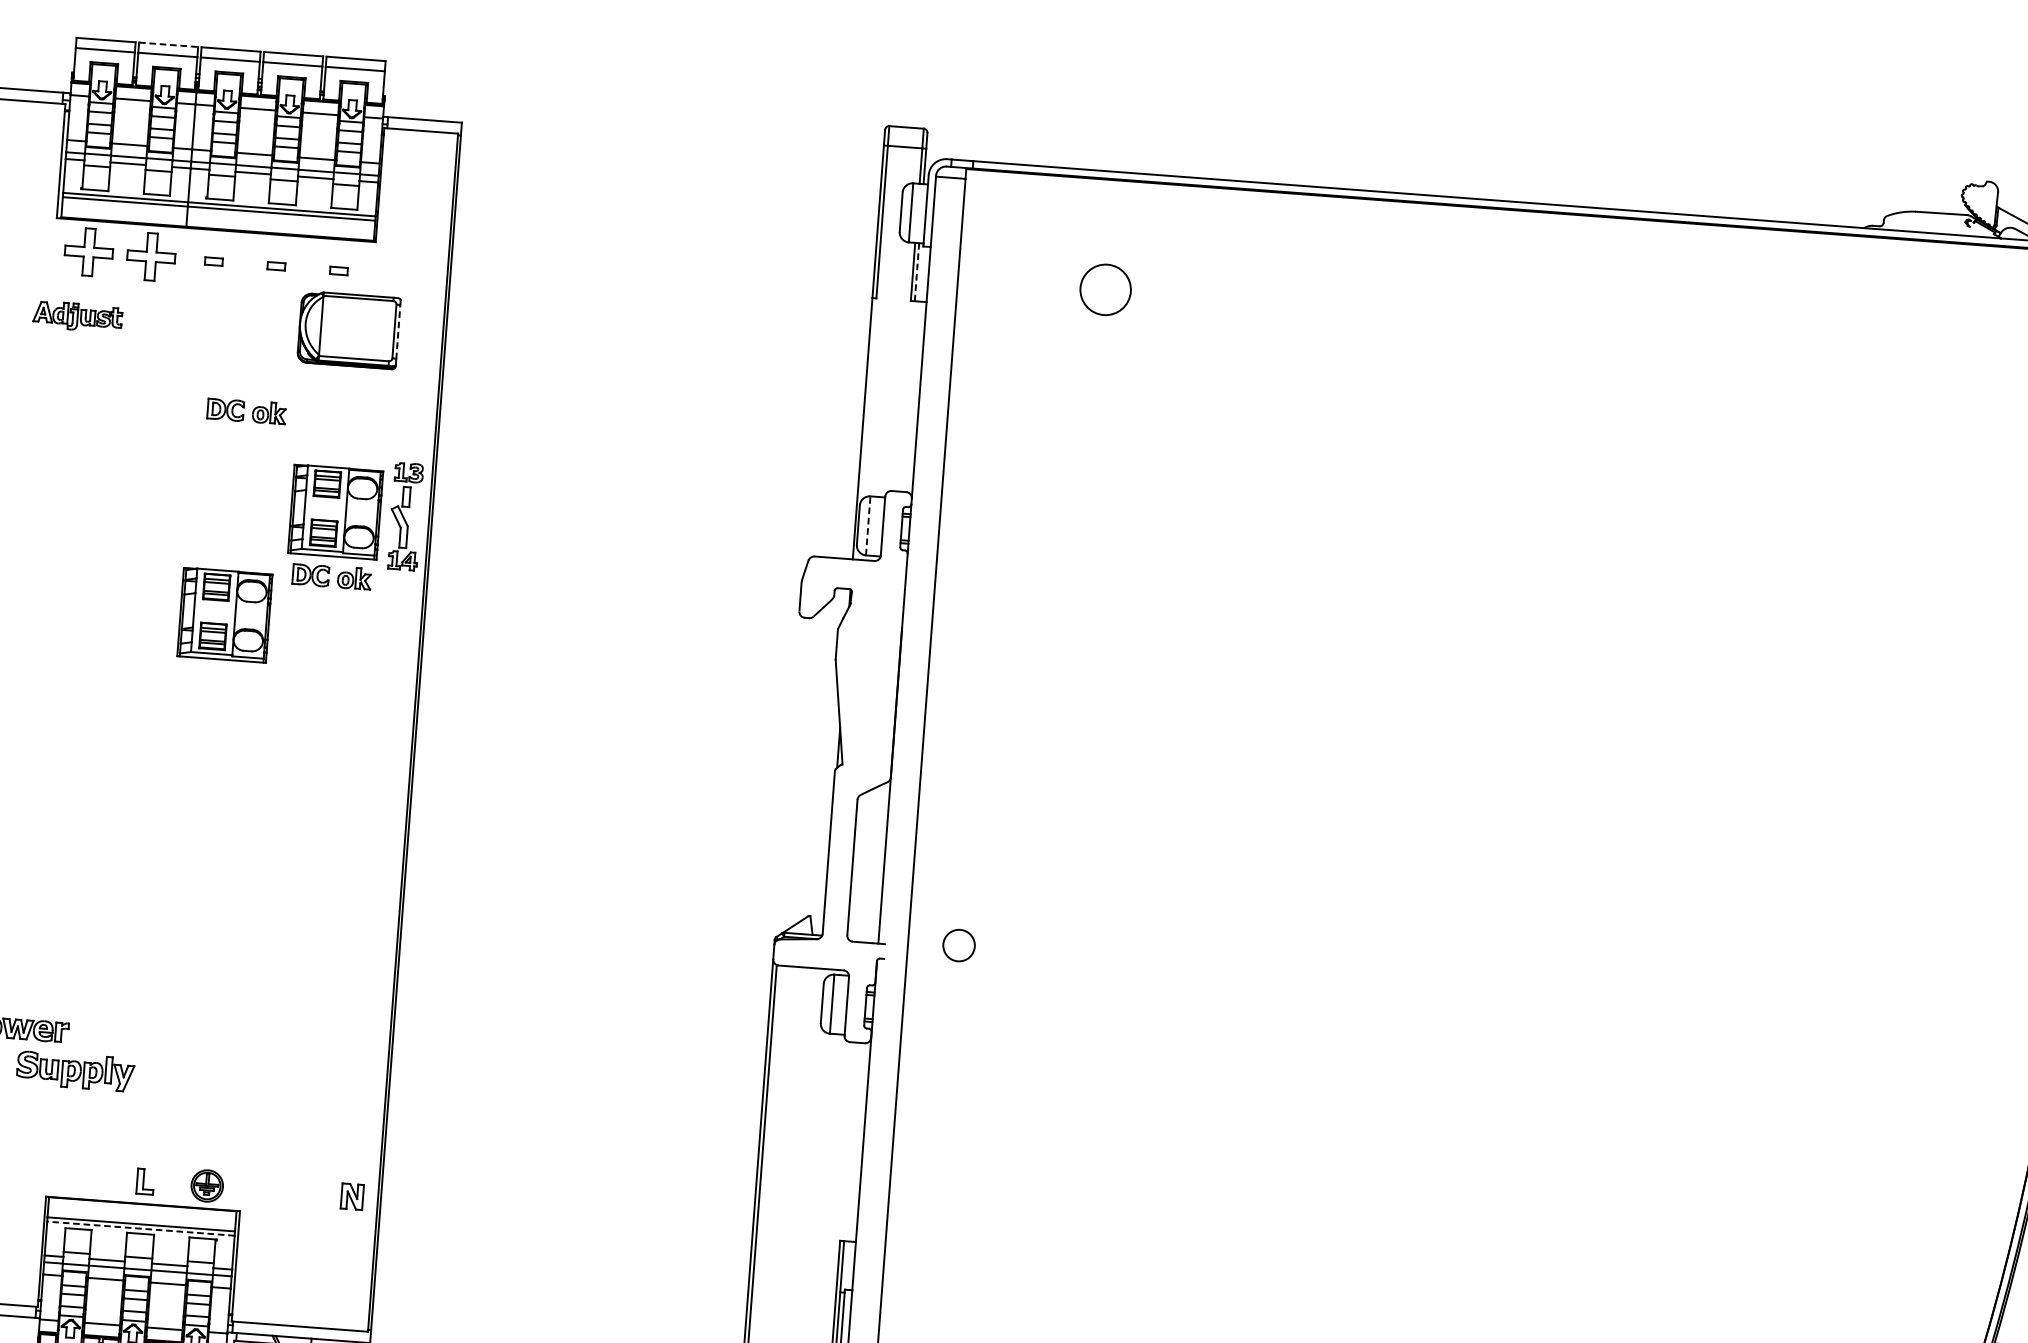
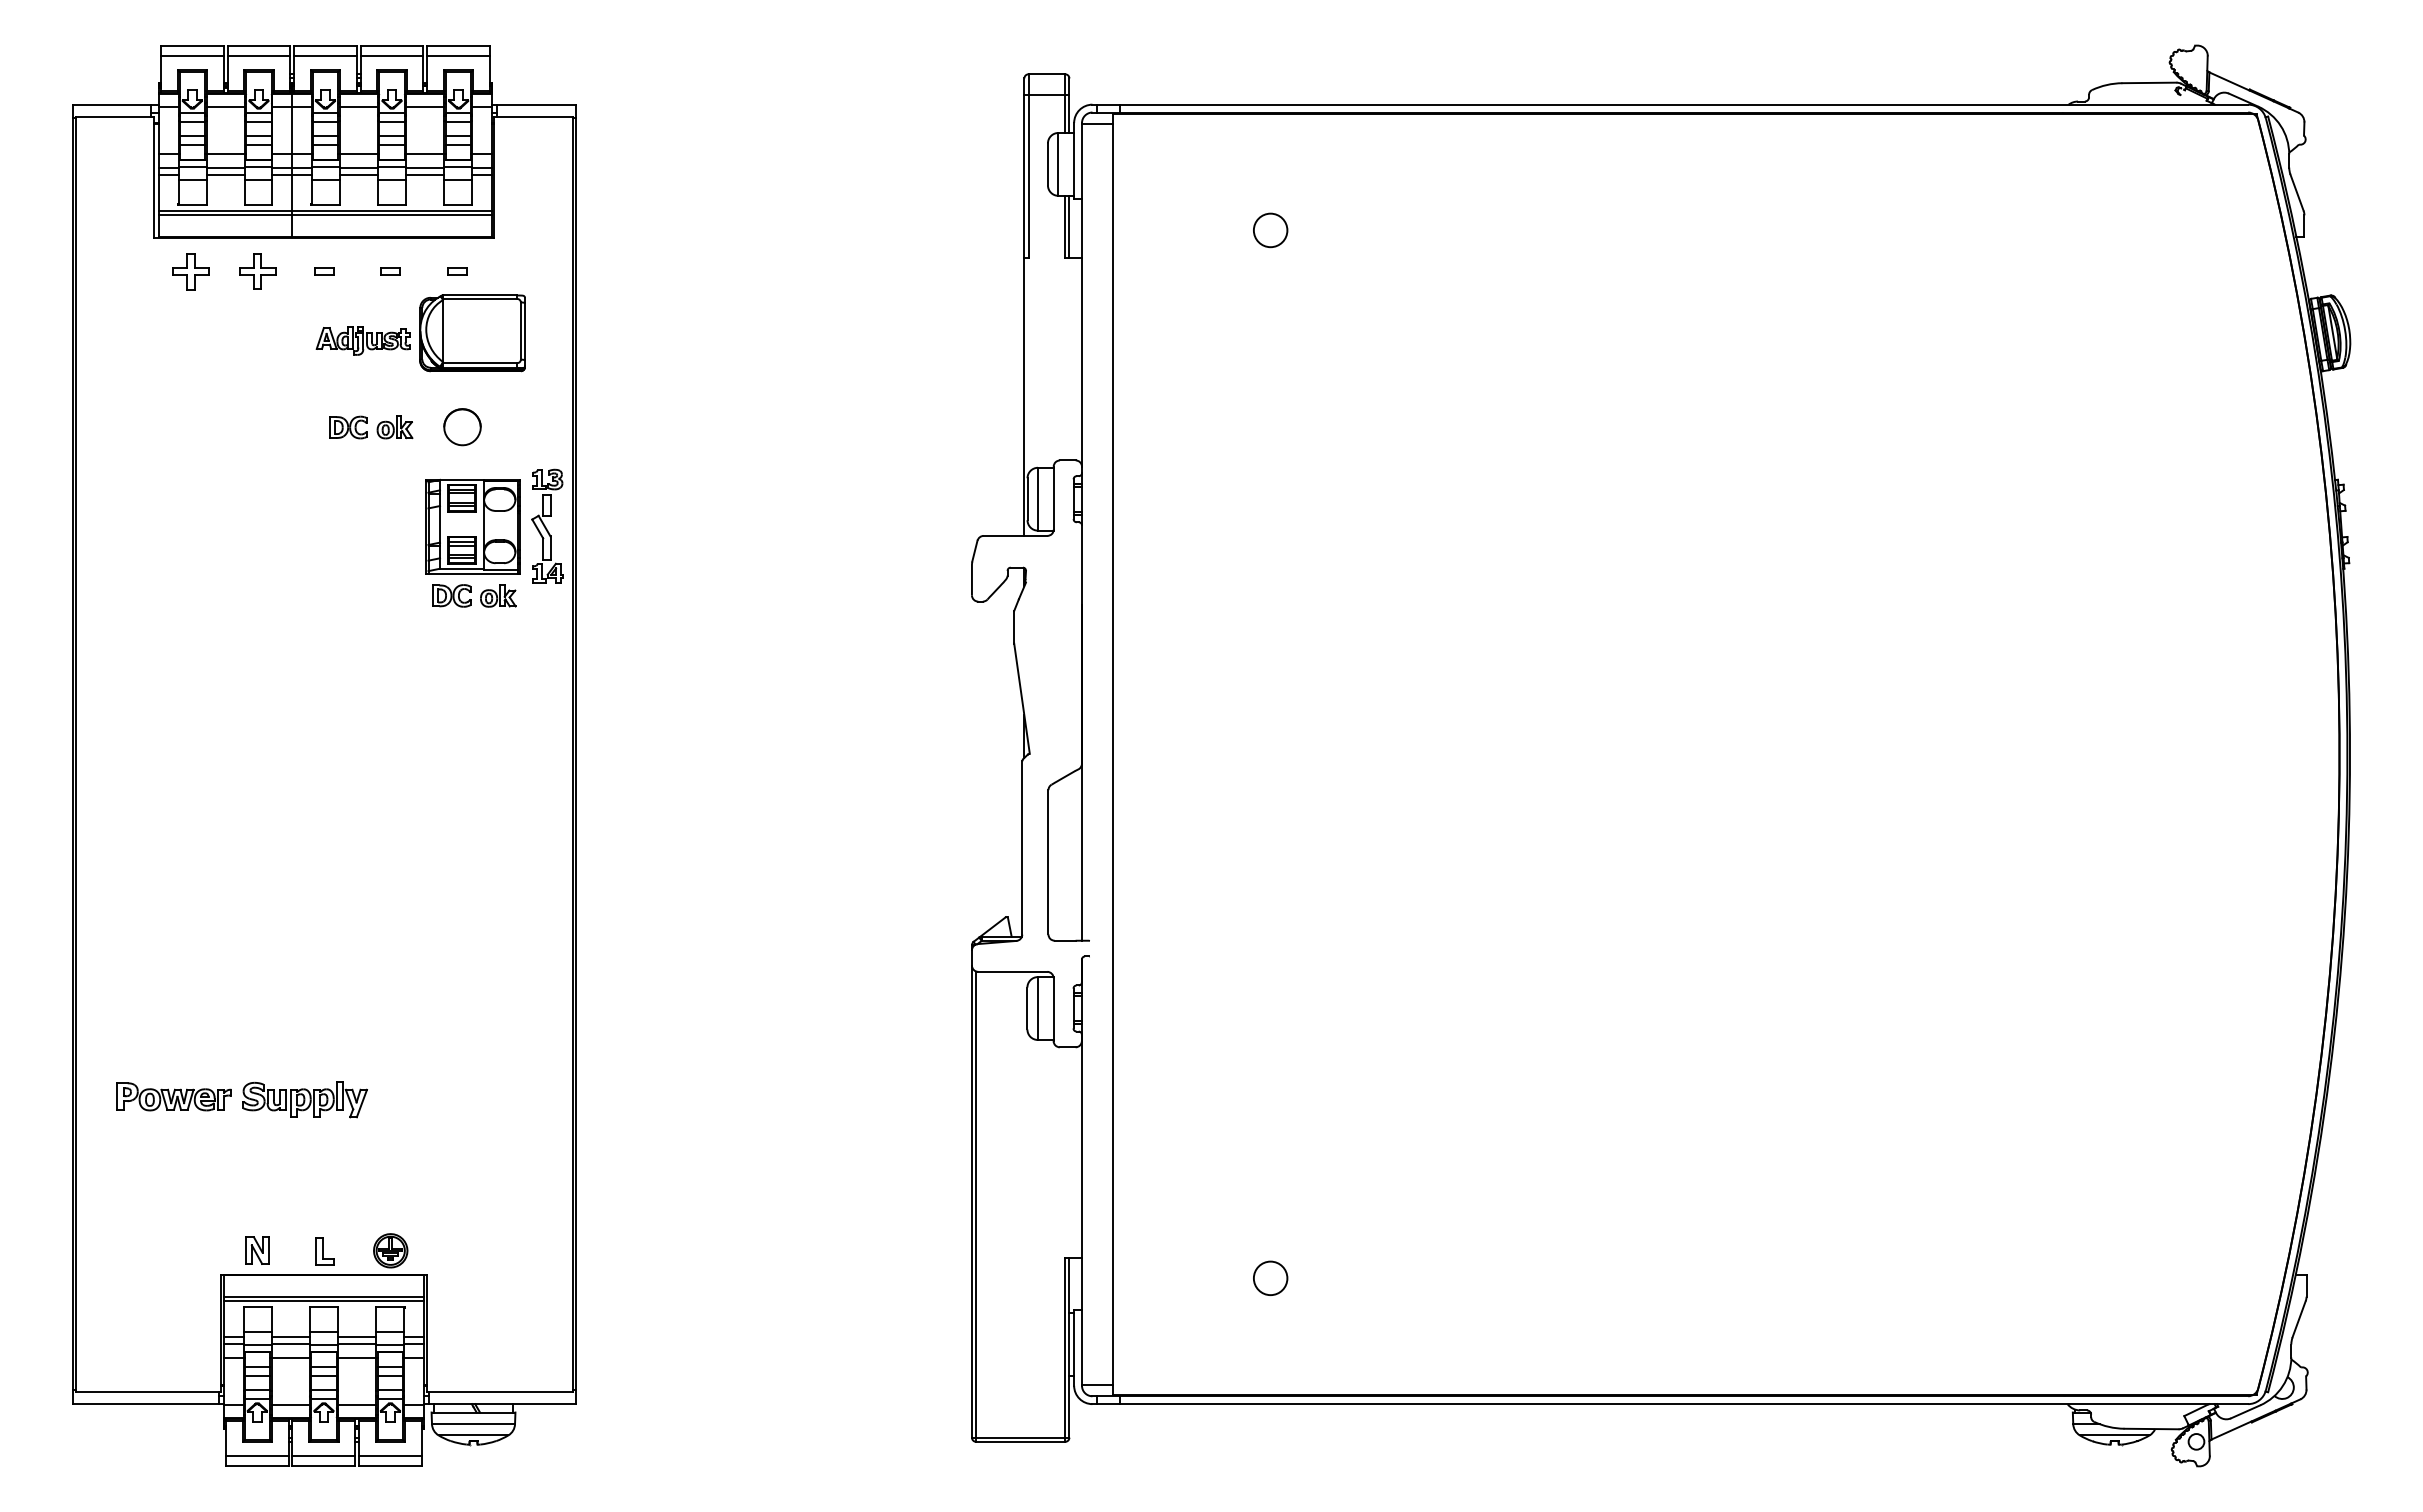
line: (169, 44) -> (259, 45), dashed -> solid
part: (88, 252) -> (190, 271), size x0.71
part: (151, 256) -> (257, 271), size x0.71
line: (917, 271) -> (1069, 226), dashed -> solid
circle: (1105, 289) -> (1270, 230), size x0.62
part: (76, 316) -> (362, 340), moved
line: (398, 332) -> (525, 331), dashed -> solid
part: (332, 417) -> (462, 427), added
line: (867, 525) -> (1037, 498), dashed -> solid
part: (224, 614) -> (363, 644), removed
circle: (959, 944) -> (1270, 1277), moved
part: (74, 1070) -> (304, 1099), moved
part: (352, 1196) -> (257, 1250), moved
line: (140, 1228) -> (323, 1301), dashed -> solid

